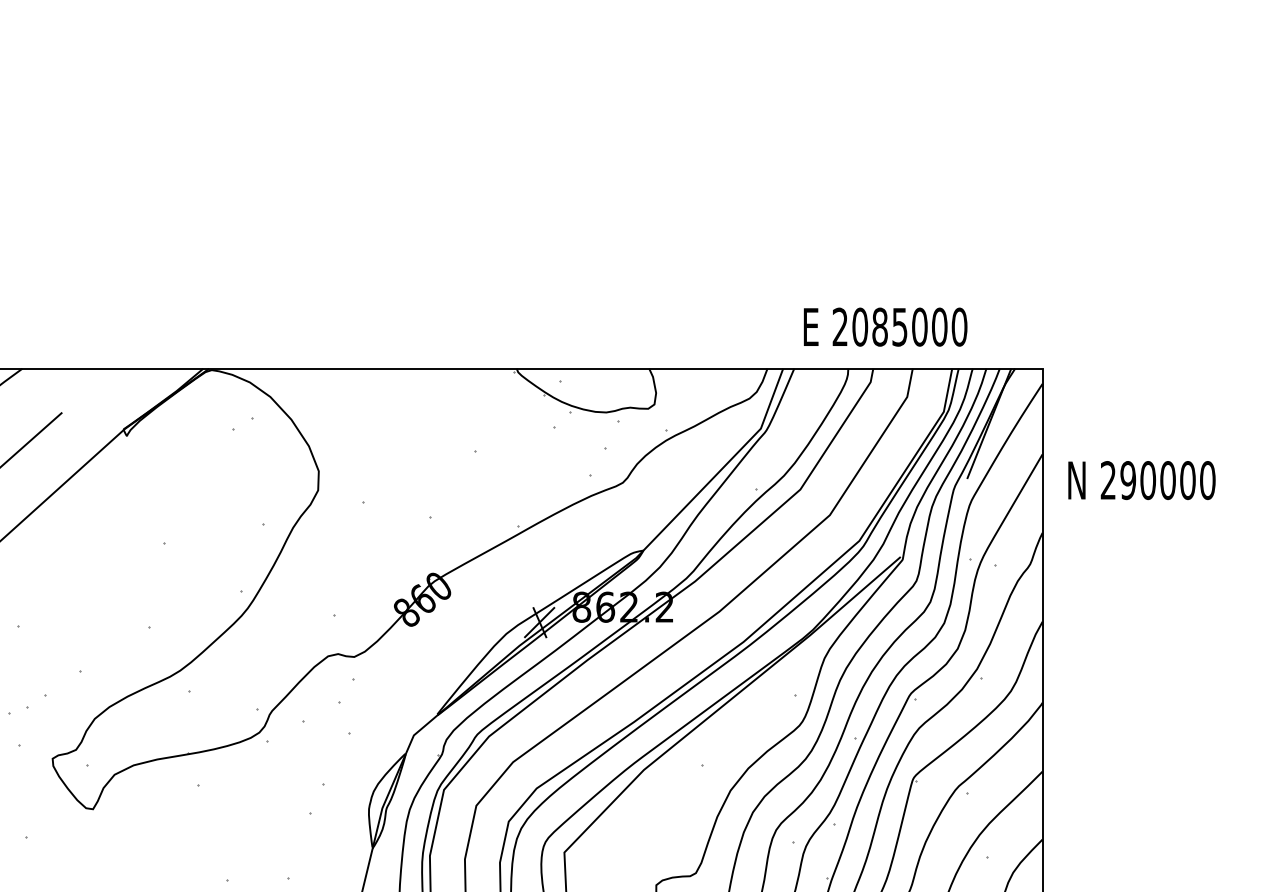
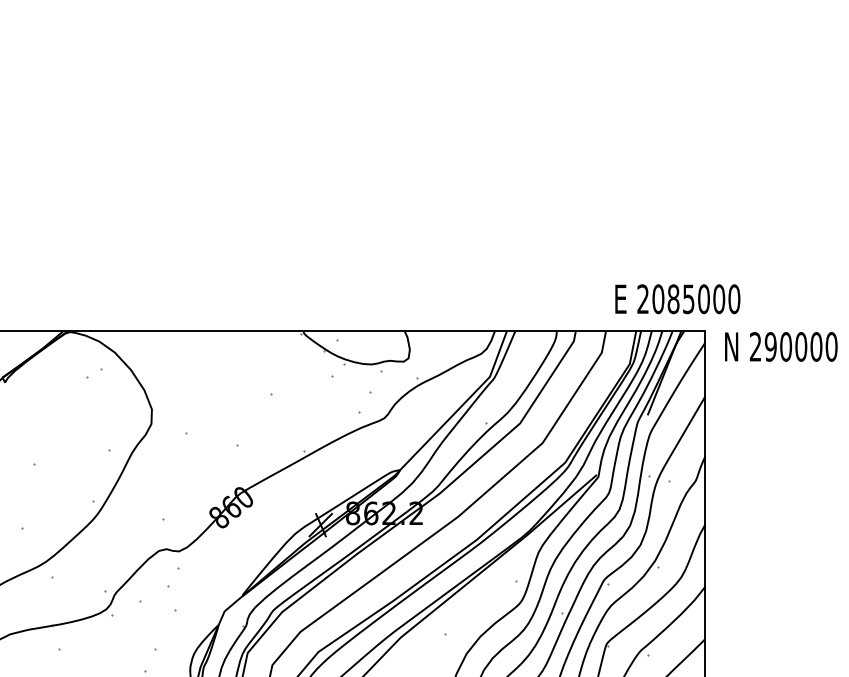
text: (885, 326) -> (677, 298), moved
text: (1141, 480) -> (780, 346), moved

